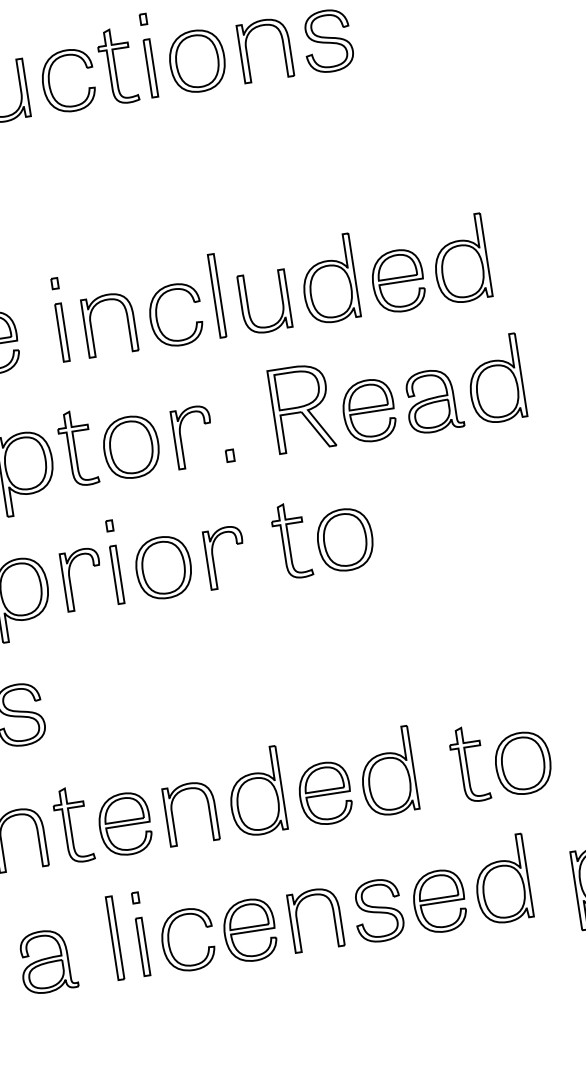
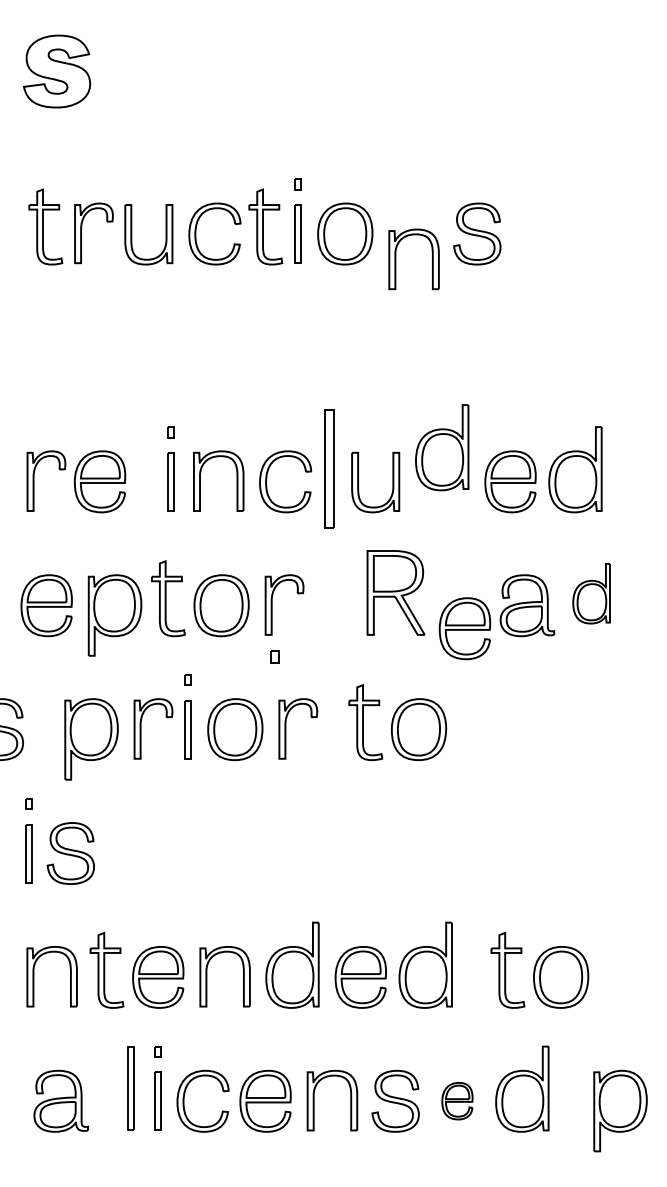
part: (247, 52) -> (396, 259), moved
part: (329, 279) -> (442, 447), moved
part: (216, 295) -> (328, 468), size x1.4
part: (495, 379) -> (591, 593), size x0.7
part: (368, 410) -> (464, 628), moved
part: (229, 455) -> (274, 656), moved
part: (439, 900) -> (457, 1100), size x0.6

